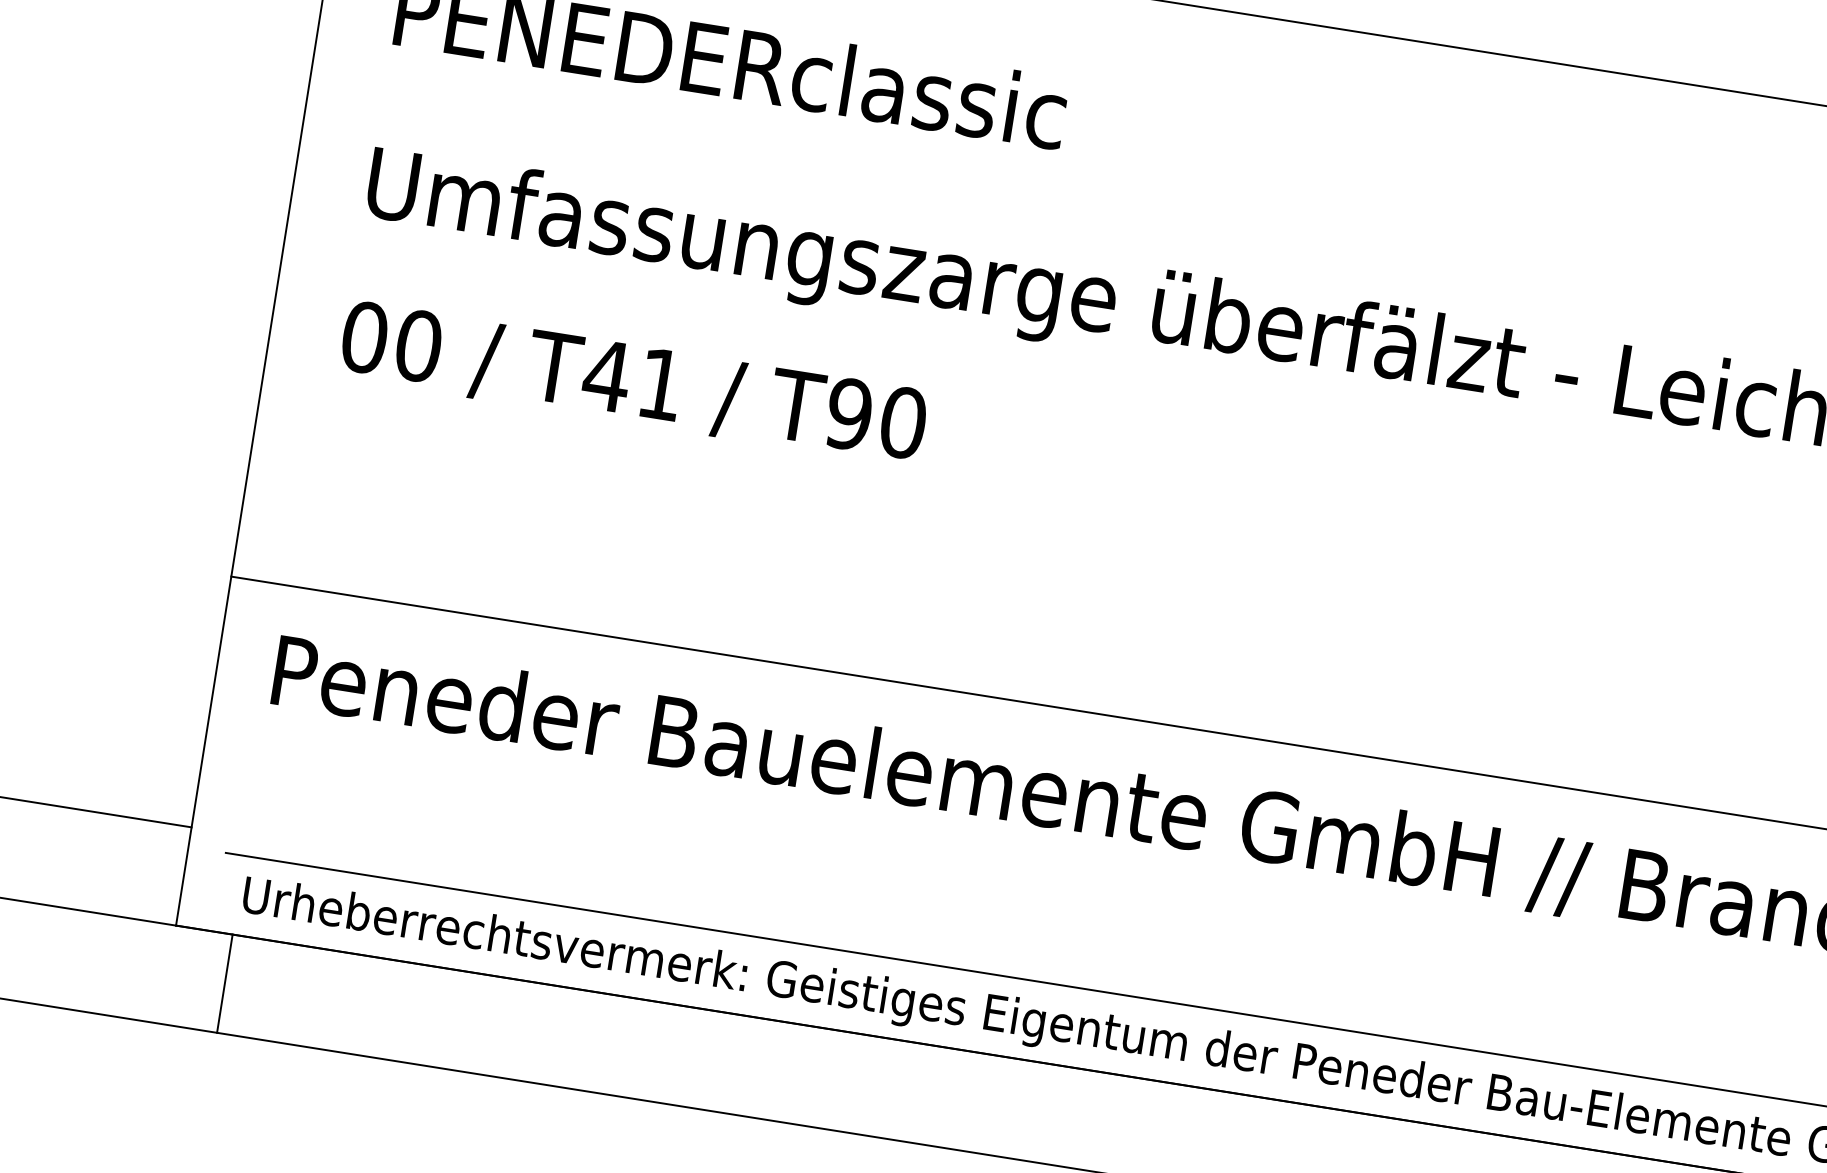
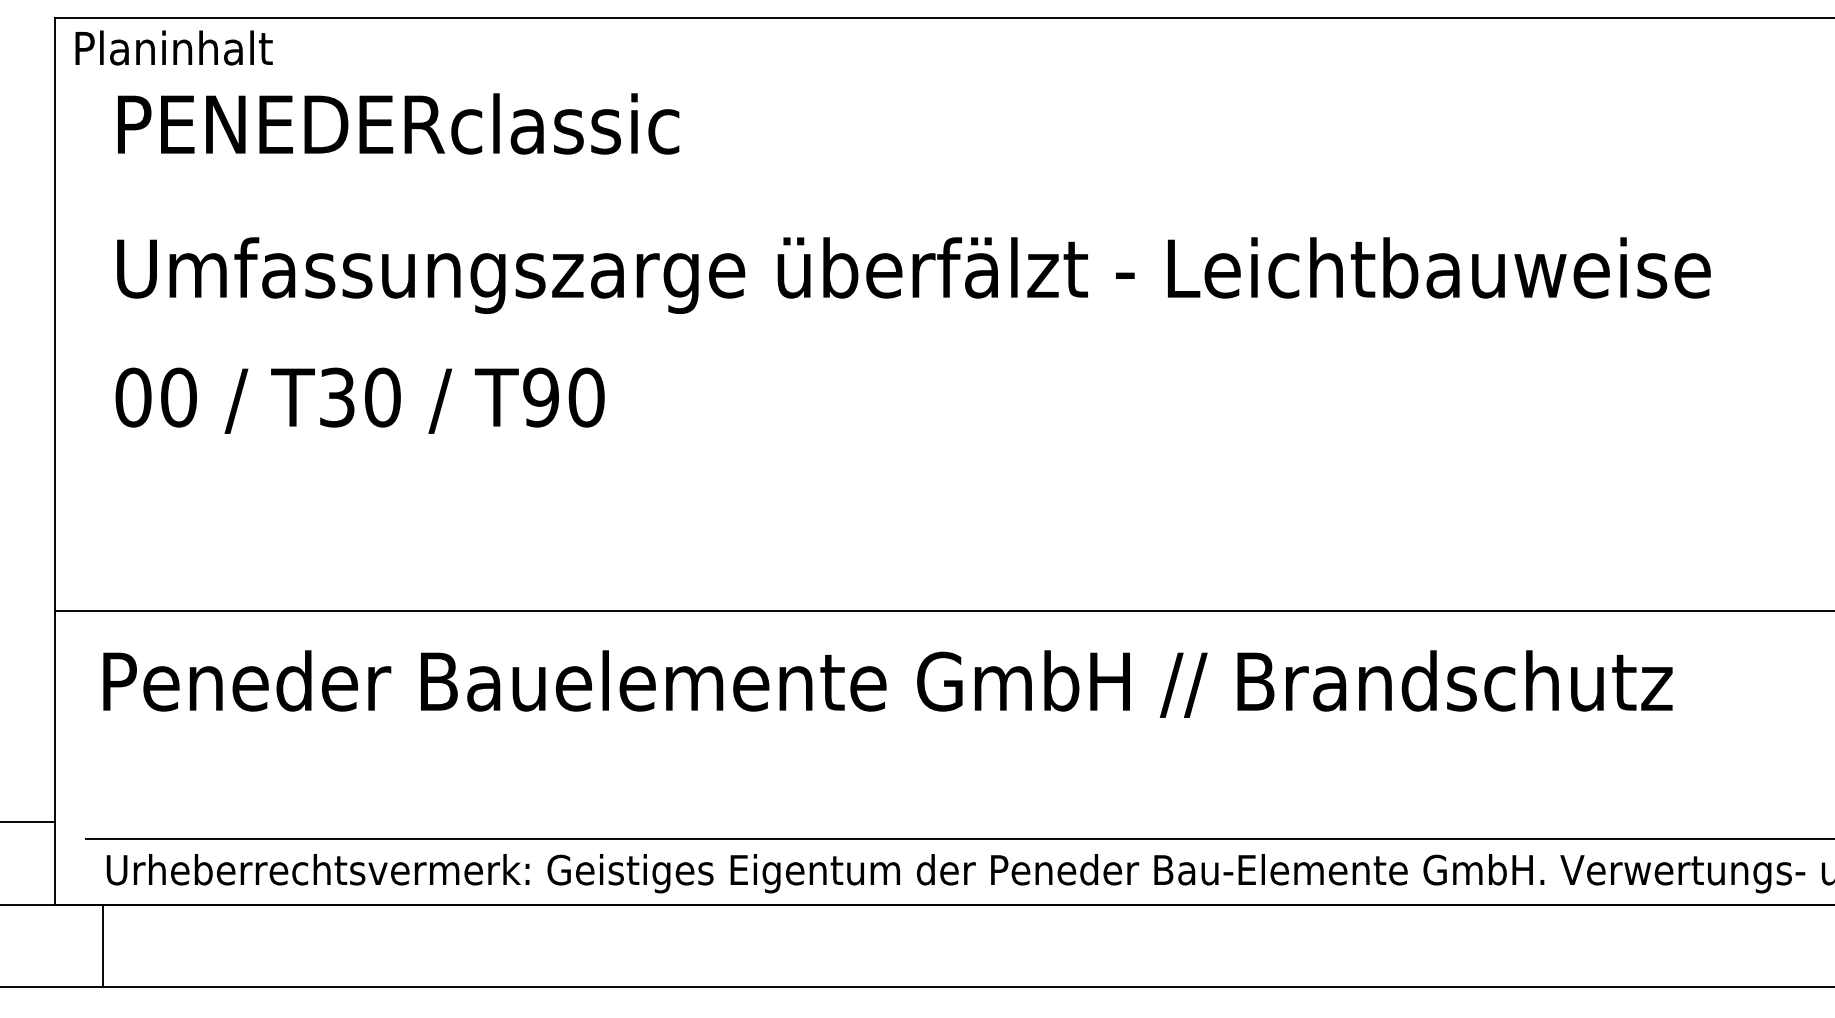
text: (633, 379) -> (359, 397), T41 -> T30

